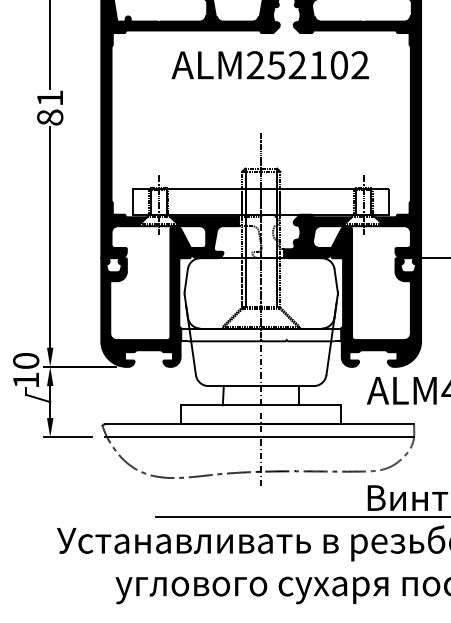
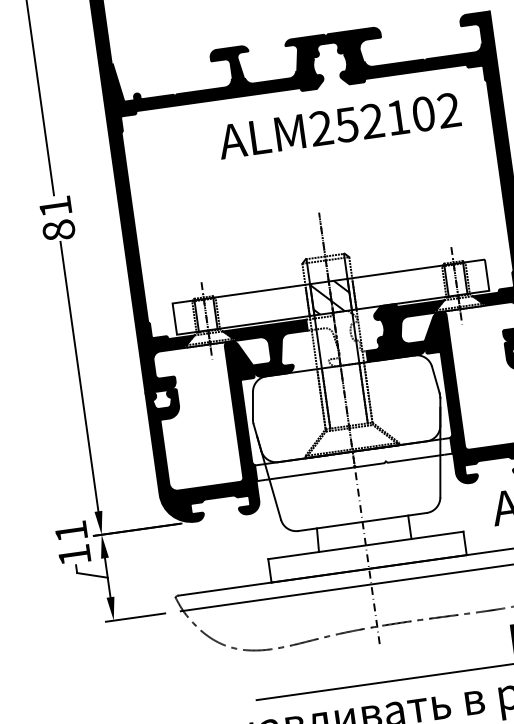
text: (269, 65) -> (338, 126), moved
hatch: (260, 201) -> (330, 296), added
text: (26, 360) -> (71, 531), 10 -> 11

